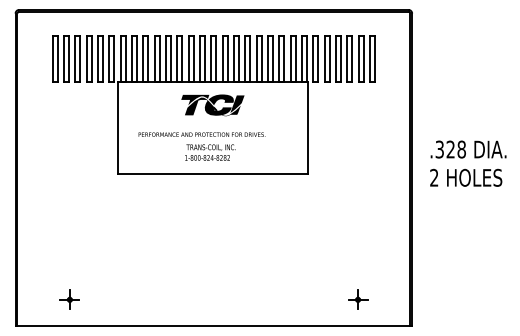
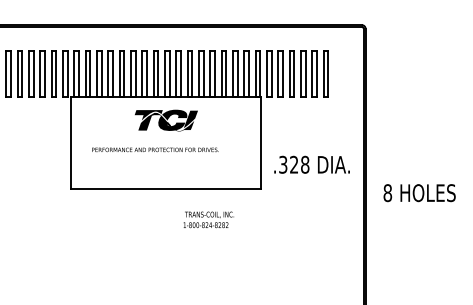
text: (468, 149) -> (311, 164), moved
text: (210, 152) -> (208, 219), moved
text: (434, 177) -> (387, 192), 2 -> 8

